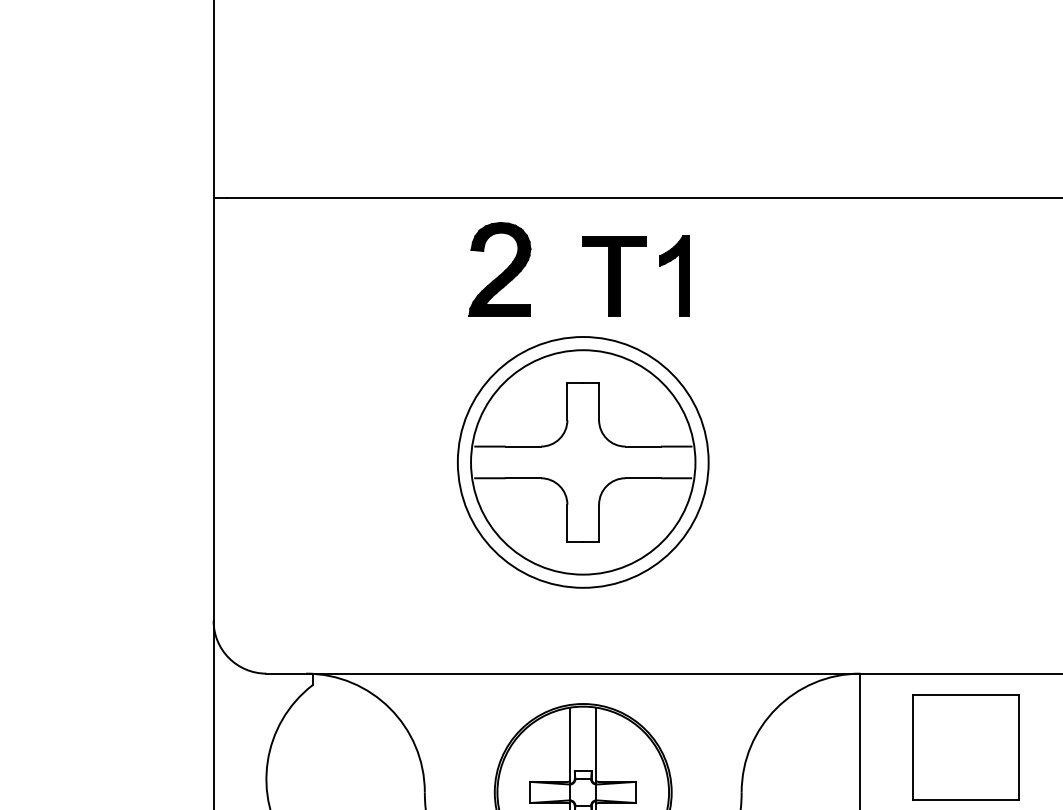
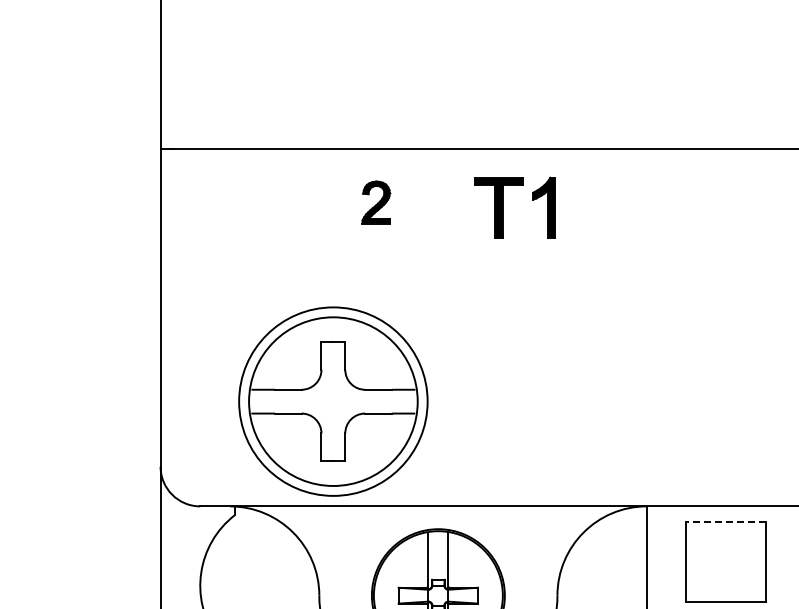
part: (500, 269) -> (376, 202), size x0.6
part: (620, 275) -> (503, 207), moved
part: (583, 462) -> (333, 401), moved
line: (966, 695) -> (726, 522), solid -> dashed

